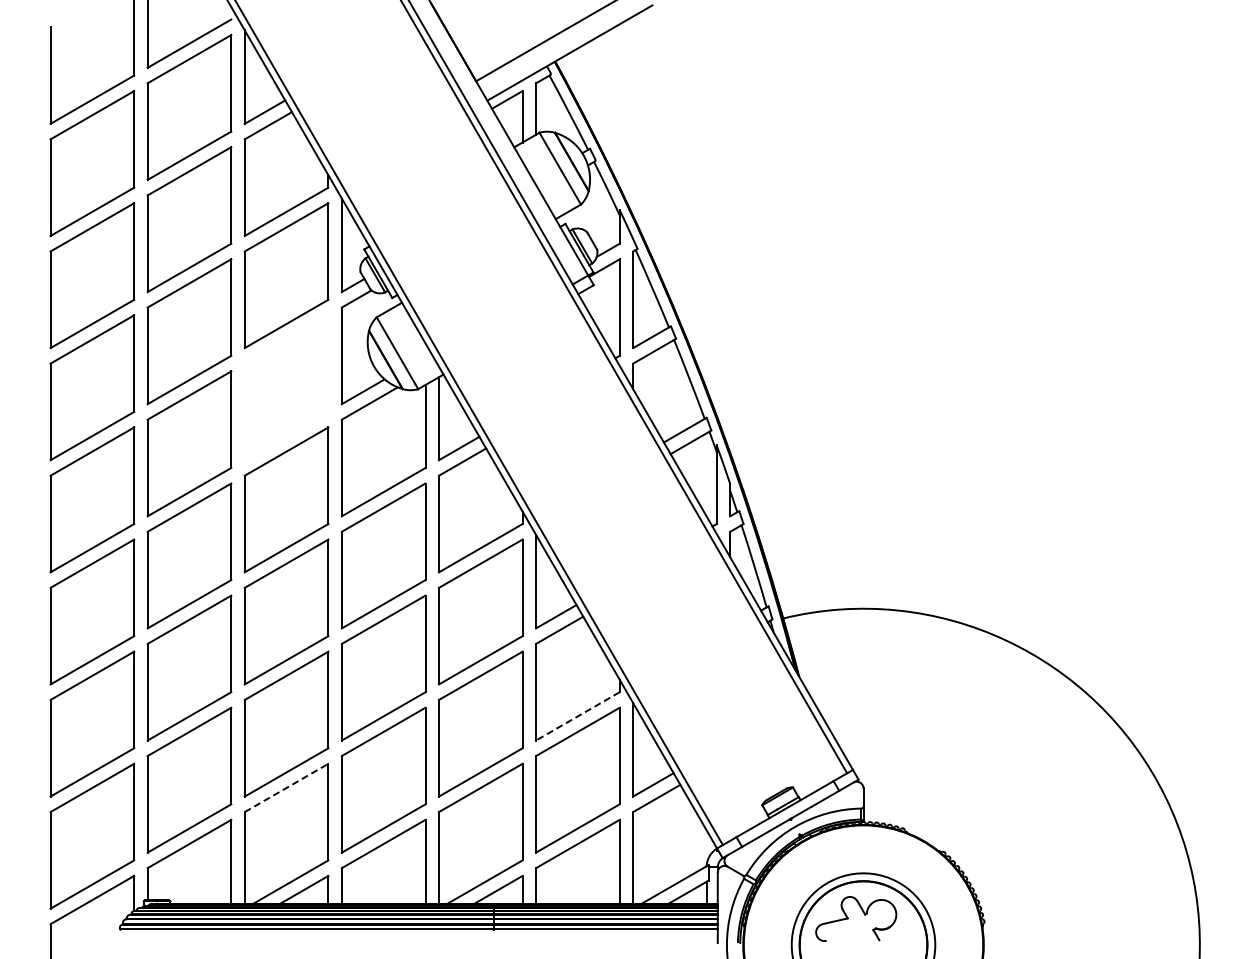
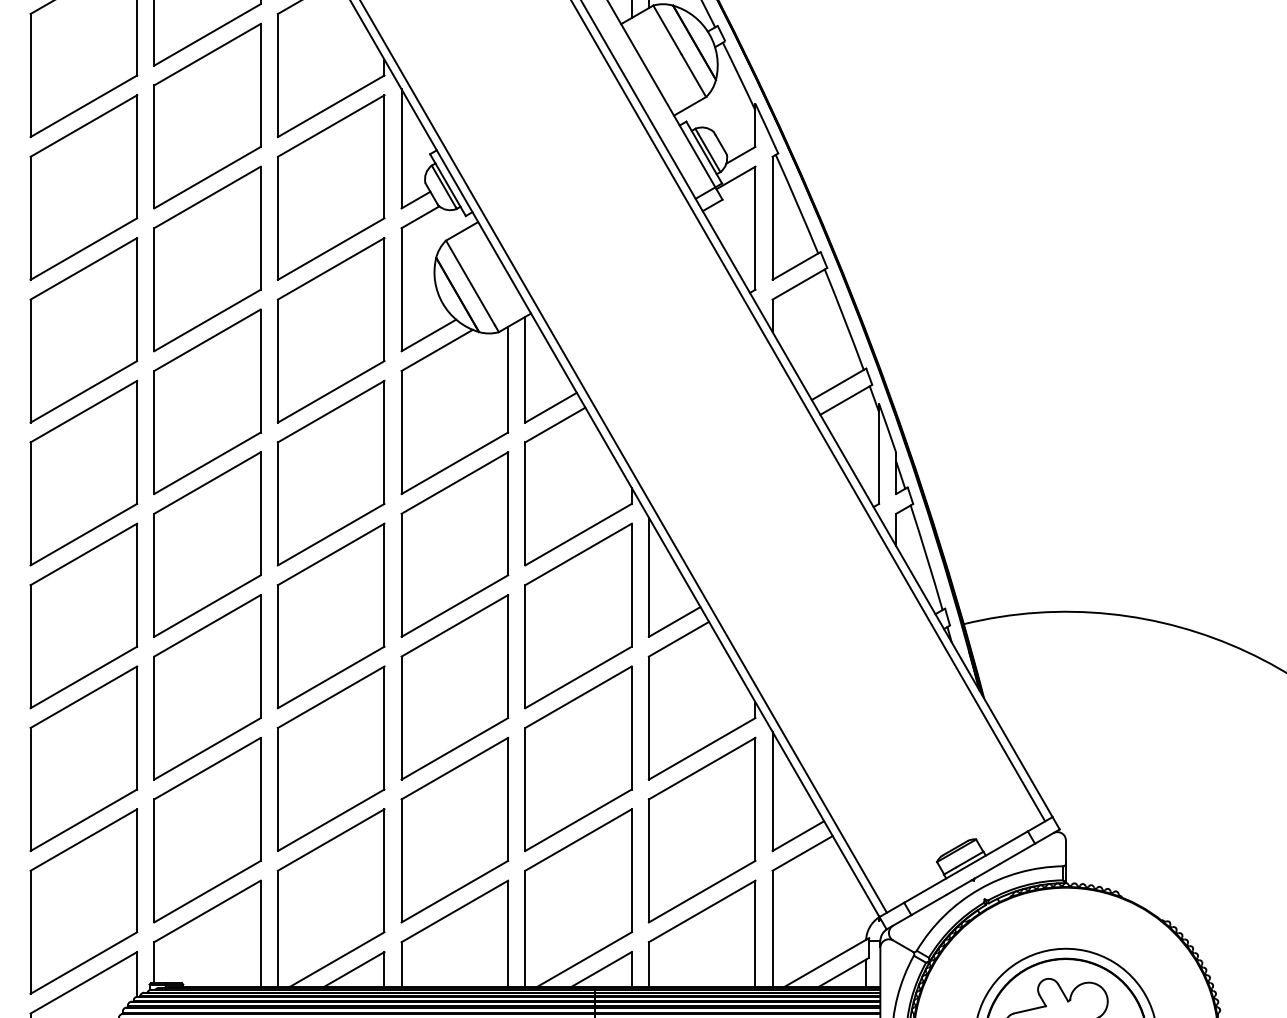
part: (286, 387) -> (331, 330), added
line: (577, 716) -> (701, 749), dashed -> solid
line: (287, 787) -> (332, 839), dashed -> solid

